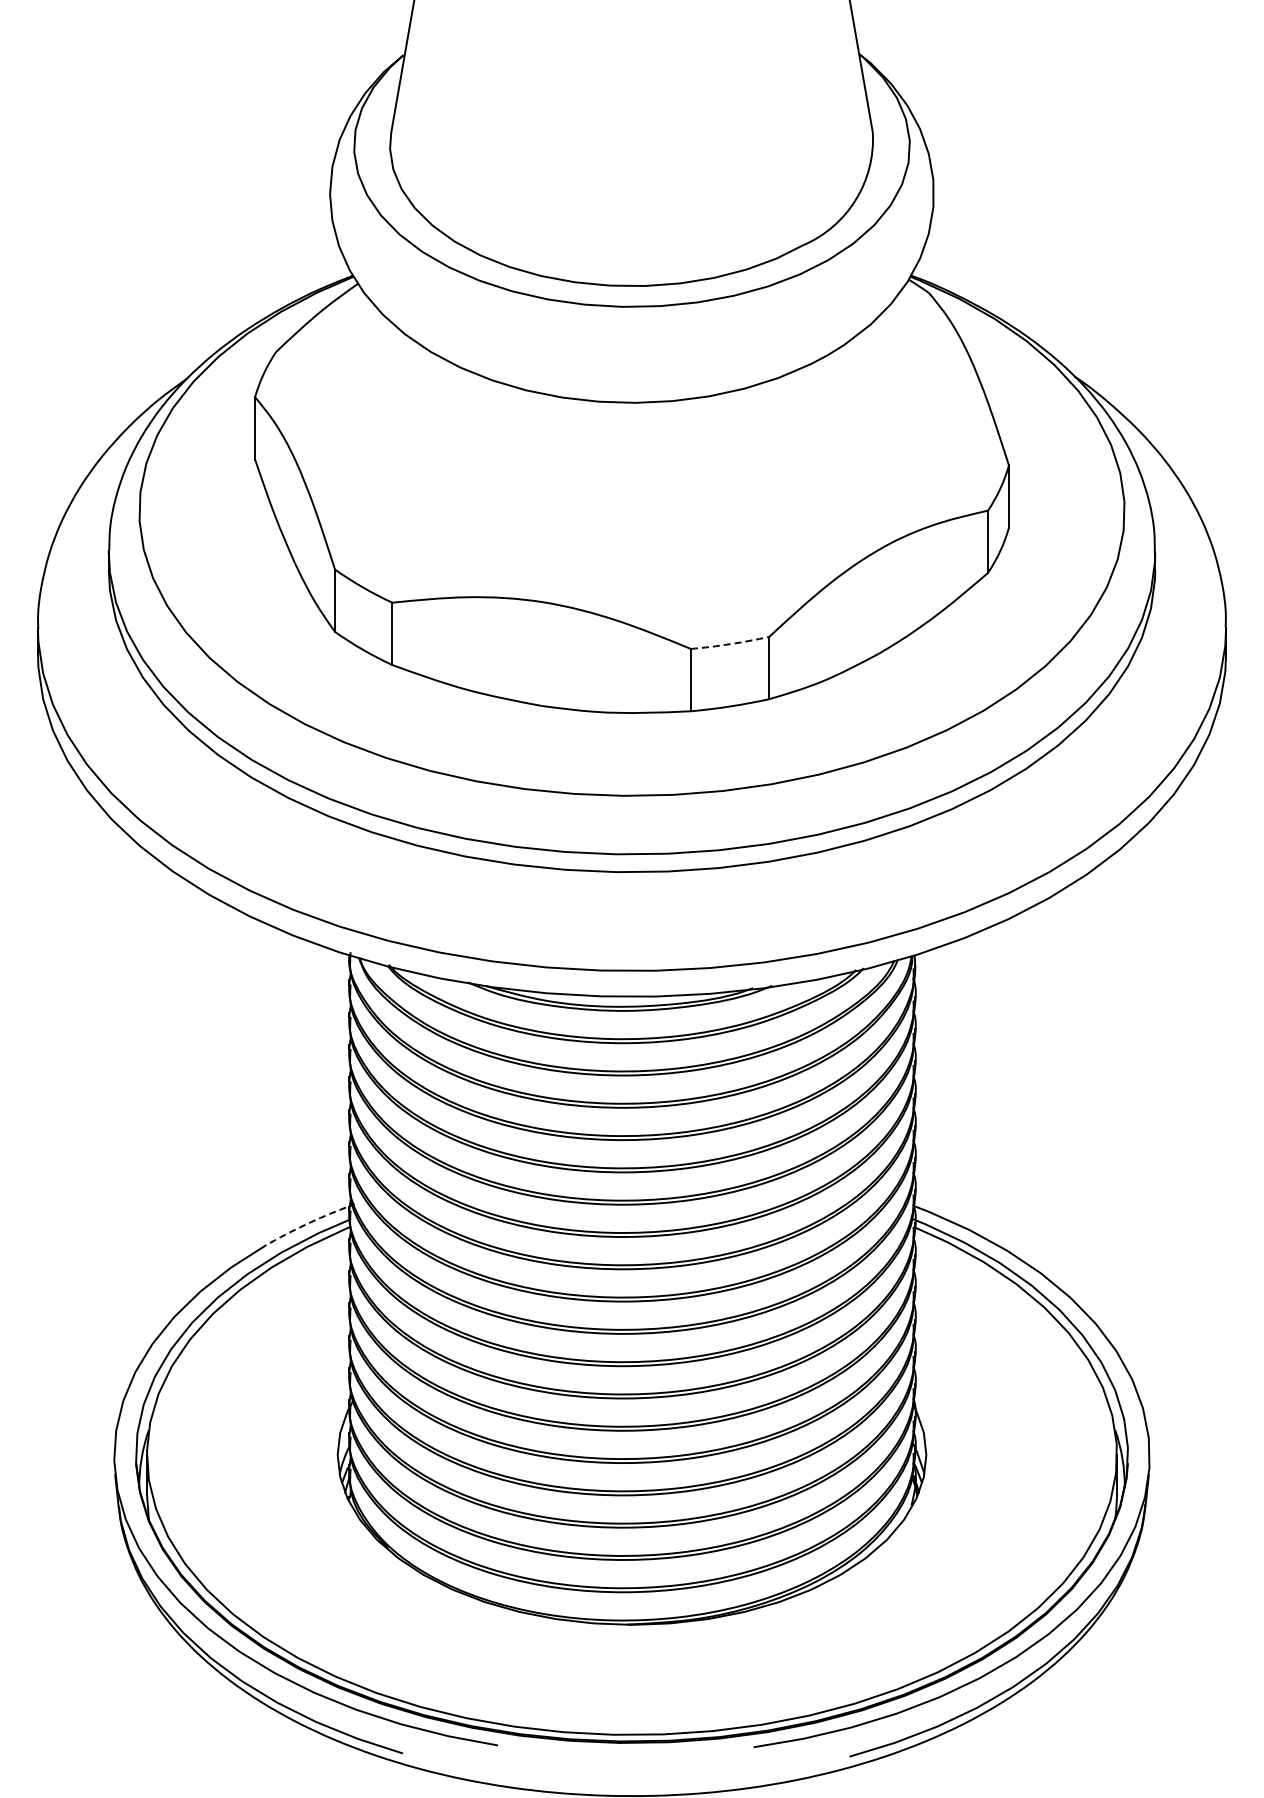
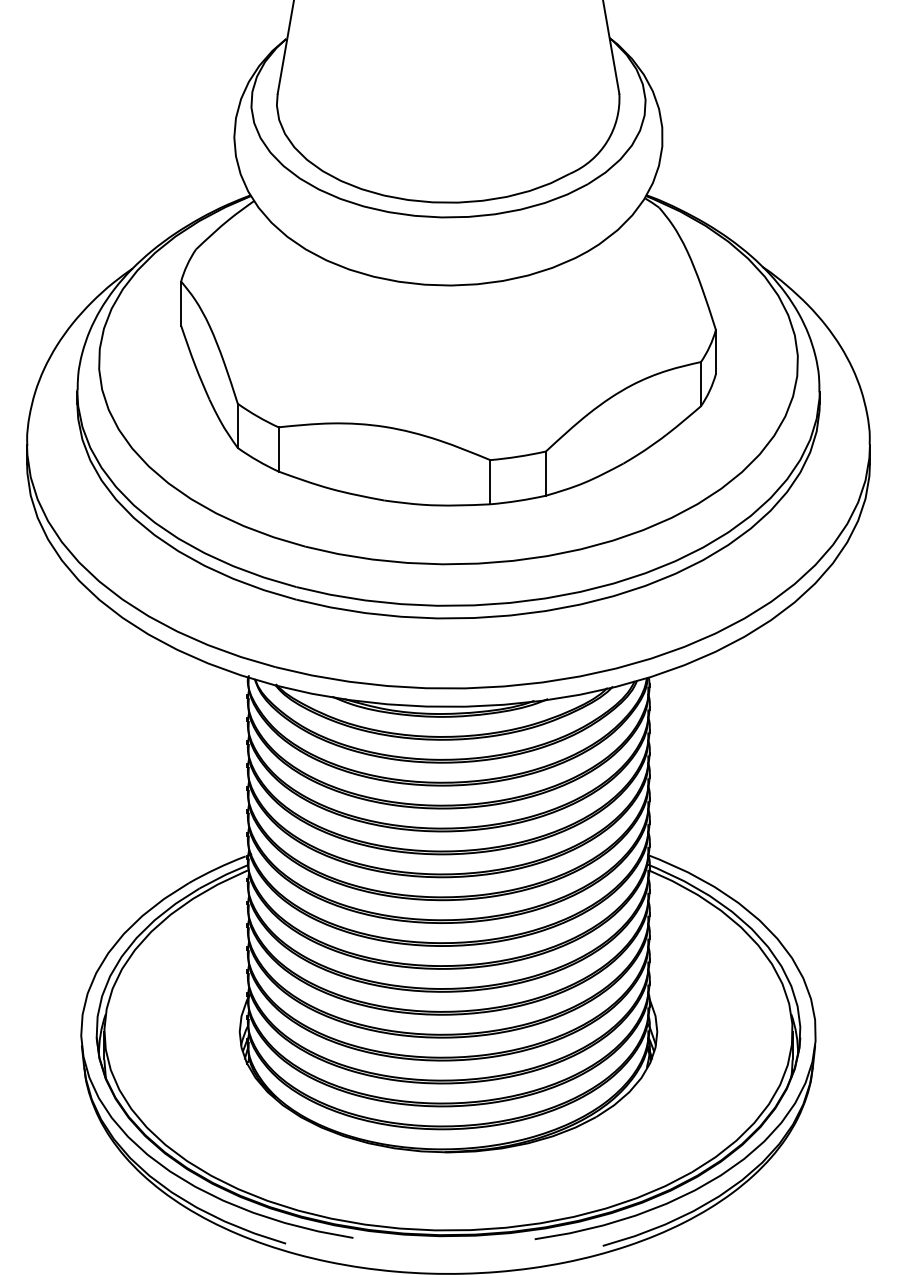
arc: (730, 644) -> (518, 456), dashed -> solid
arc: (305, 1224) -> (216, 868), dashed -> solid

